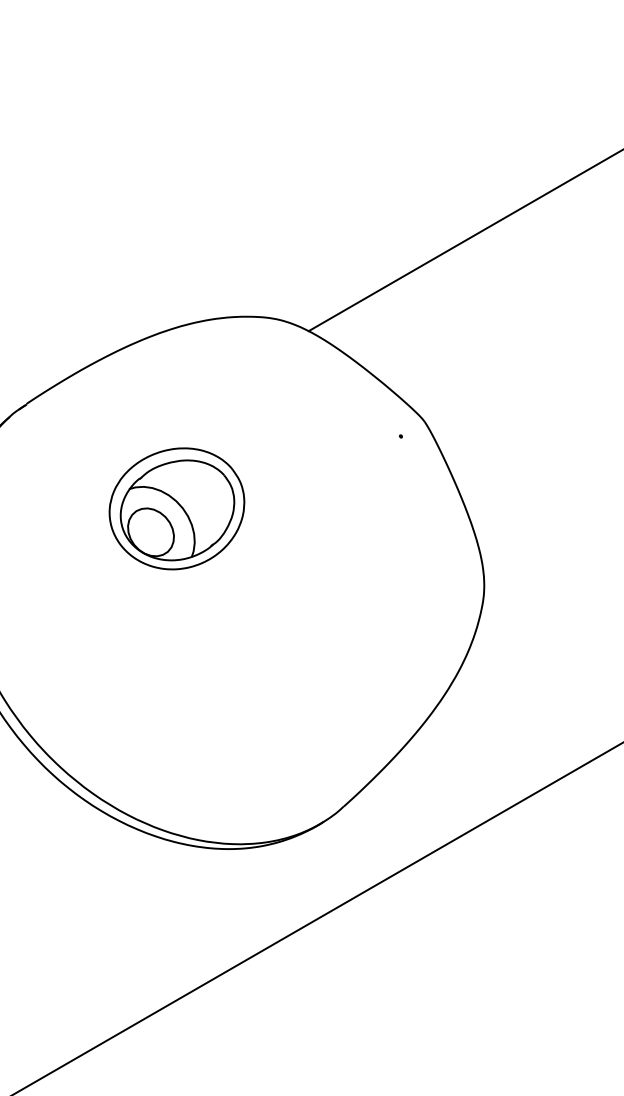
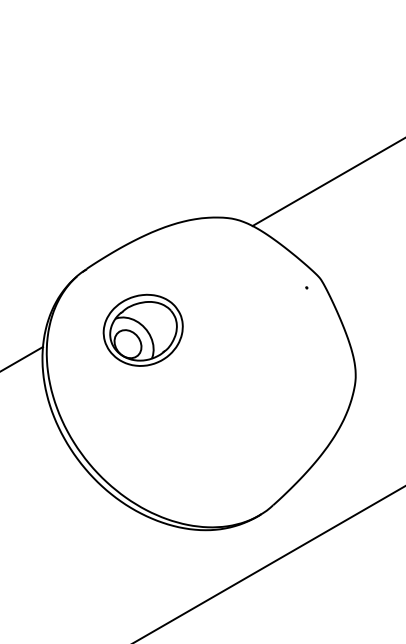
part: (175, 507) -> (142, 329), moved

